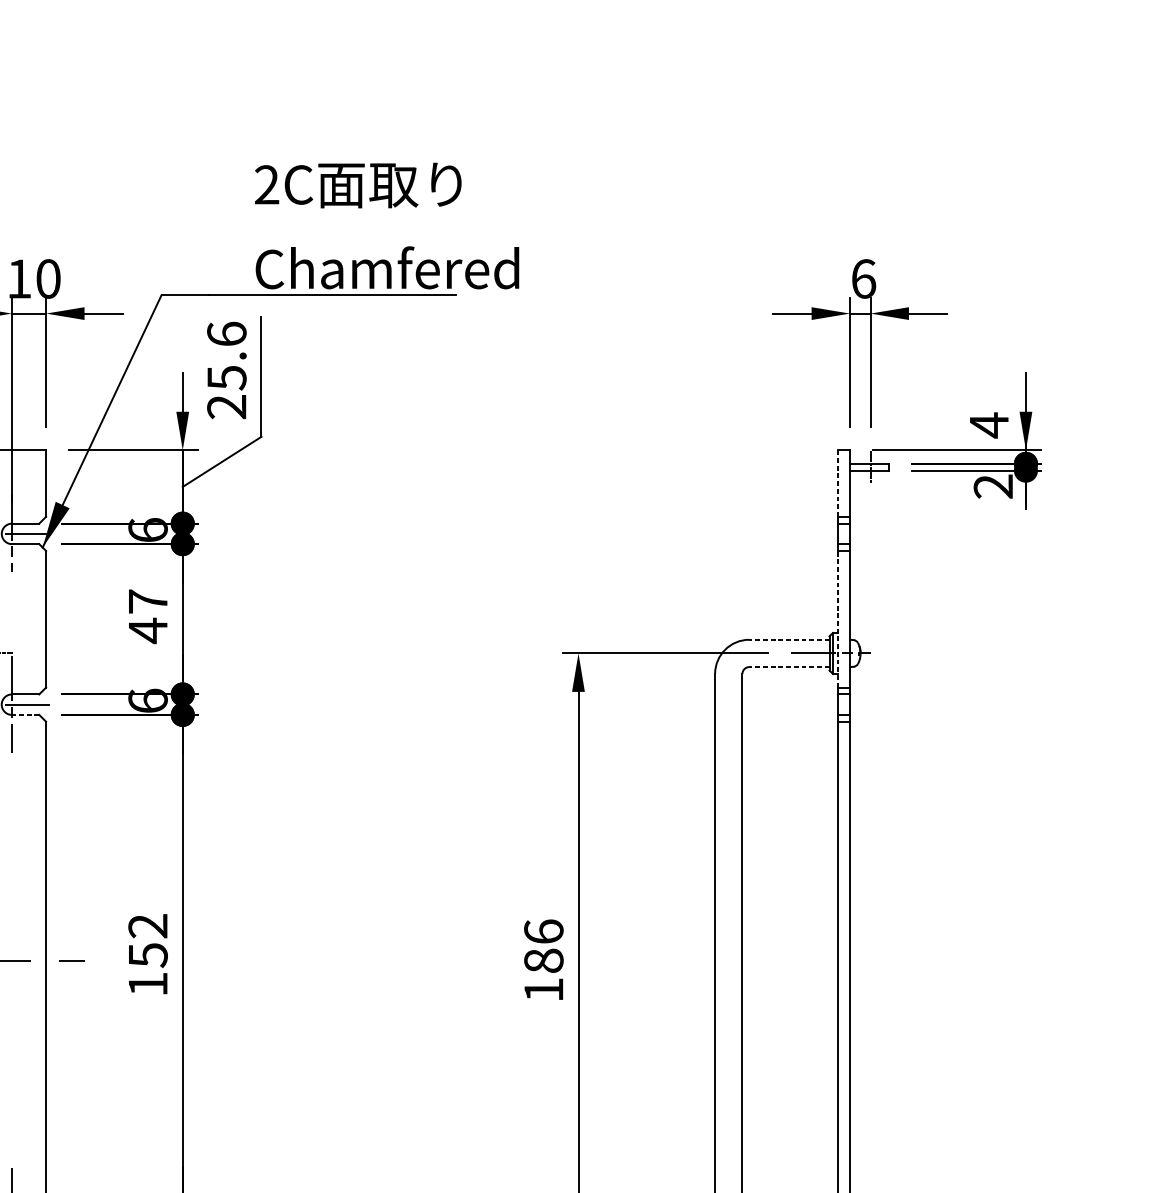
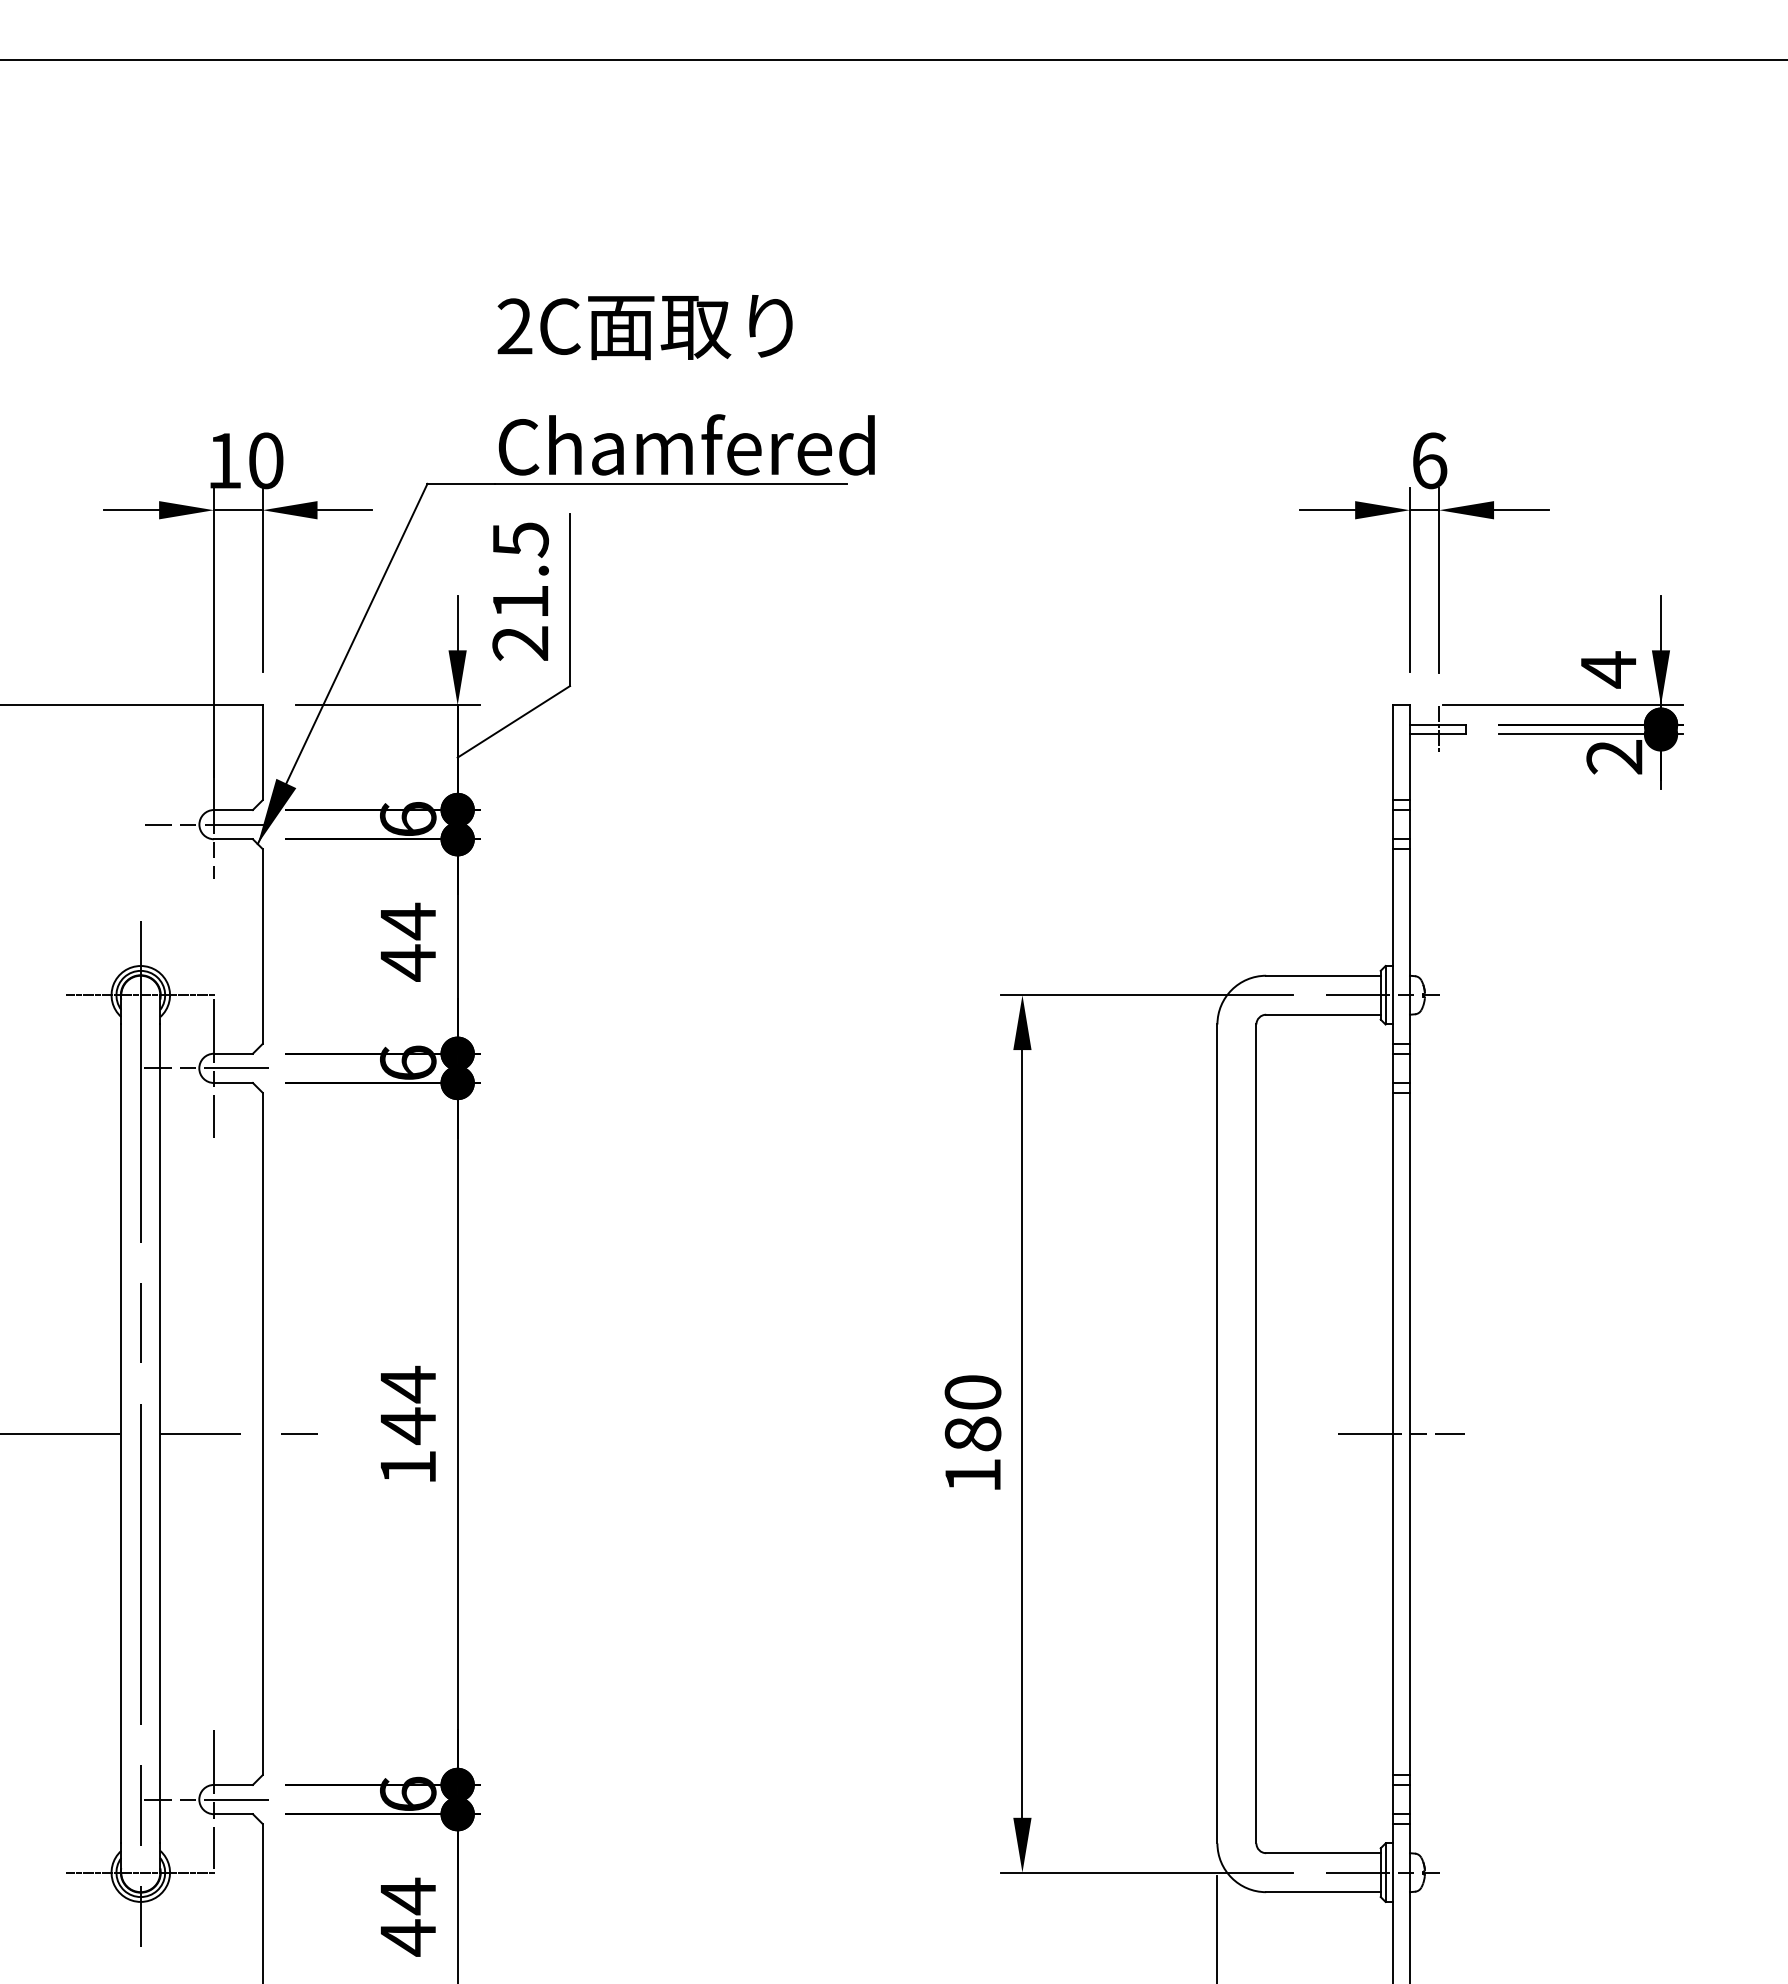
text: (386, 226) -> (685, 385), moved
text: (226, 356) -> (520, 571), 25.6 -> 21.5
line: (837, 483) -> (1392, 752), dashed -> solid
text: (147, 601) -> (407, 921), 47 -> 44
line: (837, 619) -> (1392, 946), dashed -> solid
line: (788, 639) -> (1322, 975), dashed -> solid
line: (788, 666) -> (1322, 1014), dashed -> solid
line: (24, 714) -> (232, 1082), dashed -> solid
text: (543, 931) -> (972, 1392), 186 -> 180
text: (148, 940) -> (408, 1405), 152 -> 144
line: (844, 960) -> (1401, 1433), added

